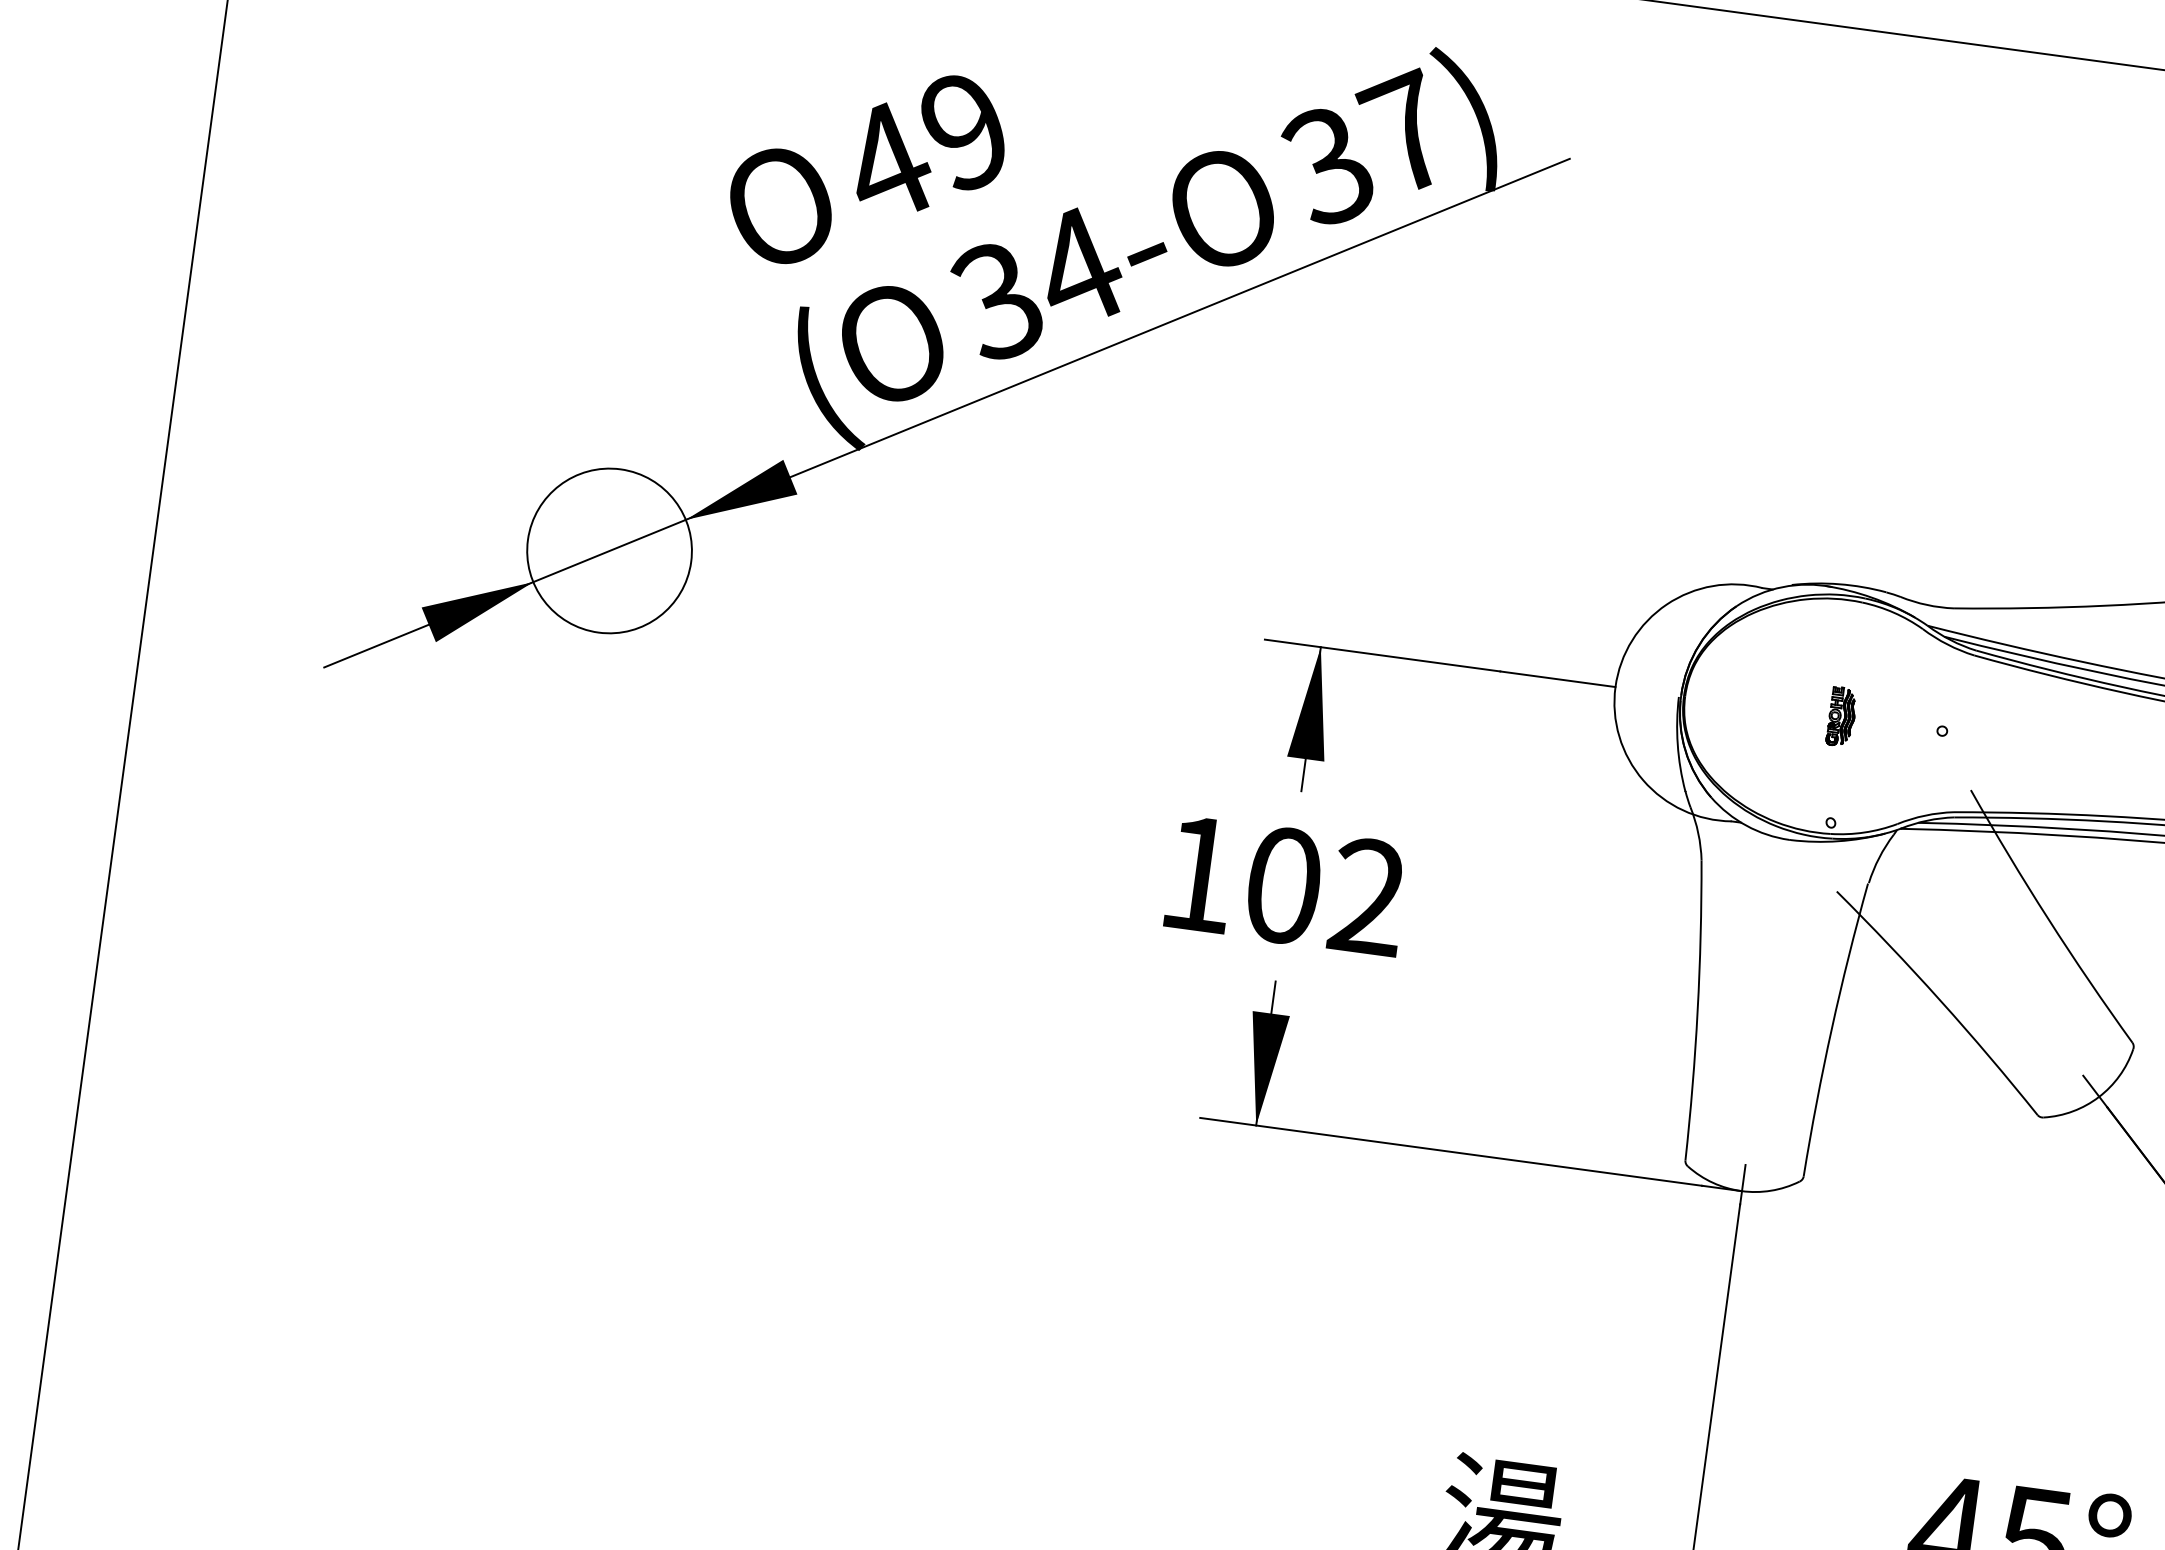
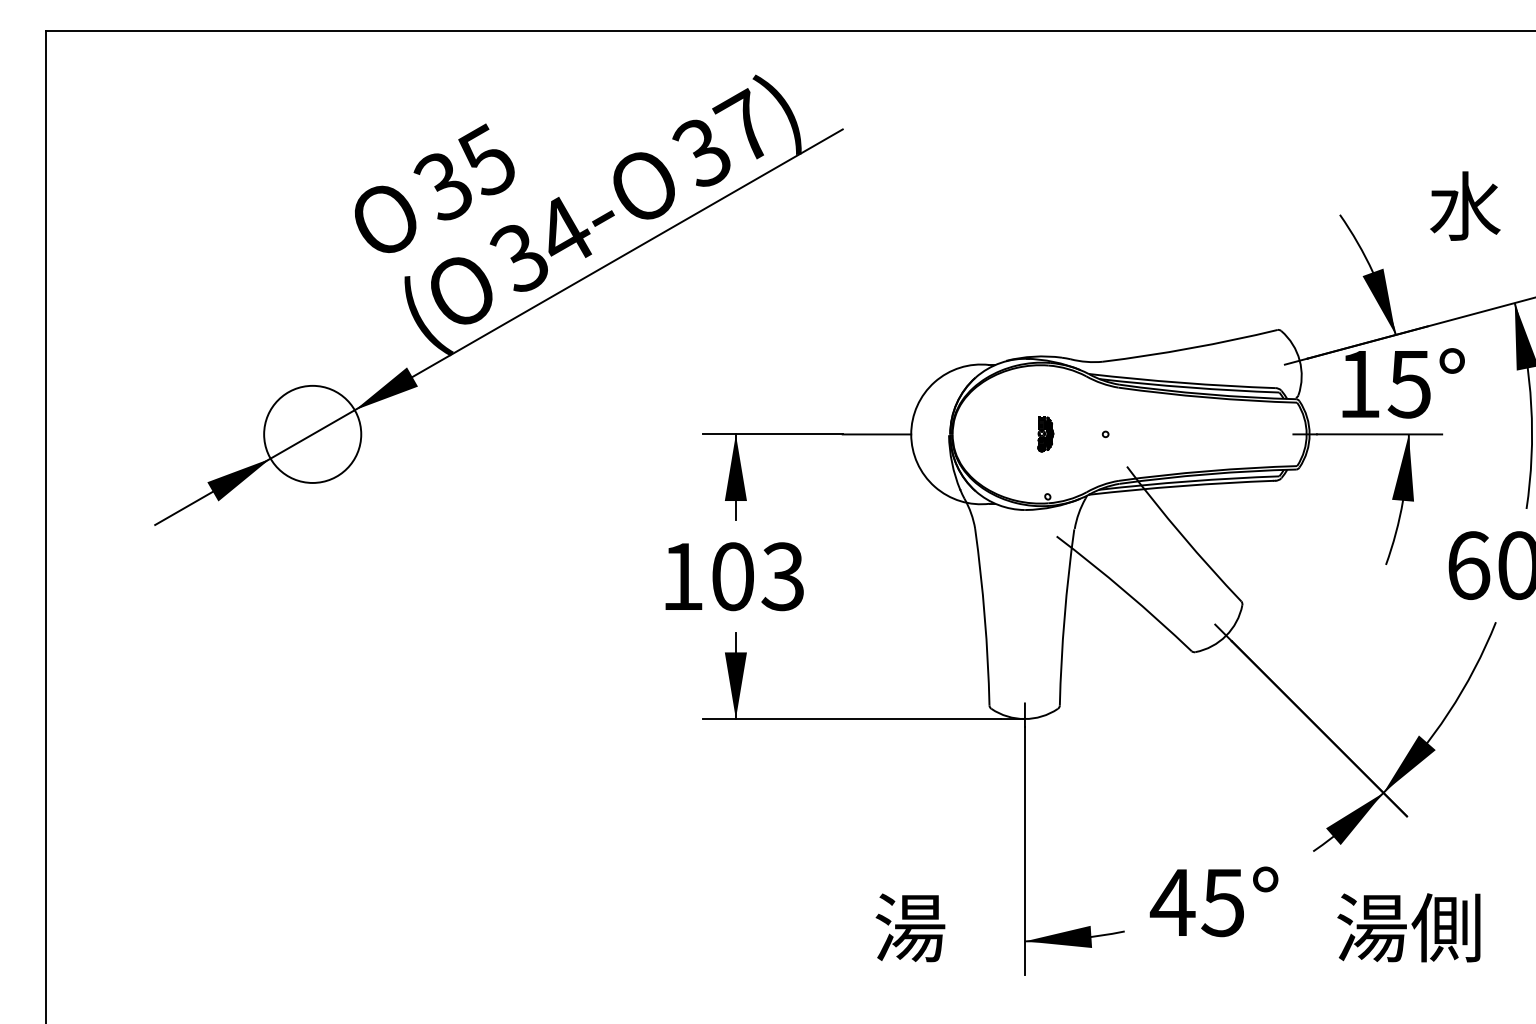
text: (922, 143) -> (463, 171), 49 -> 35
text: (1366, 896) -> (782, 576), 102 -> 103

